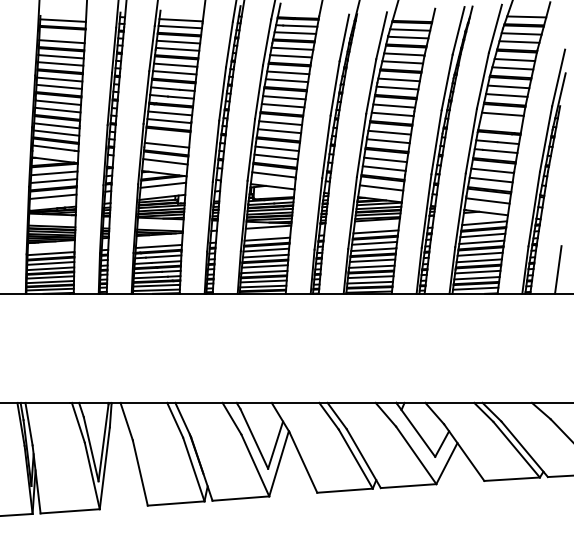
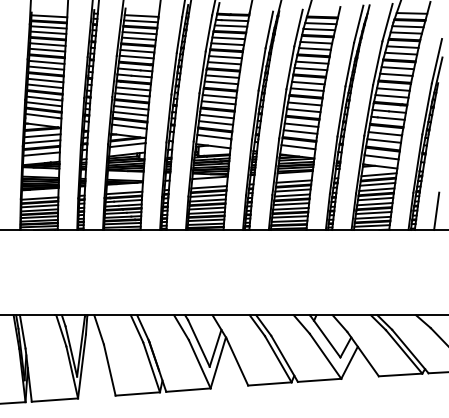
line: (62, 34) -> (48, 27), added
line: (501, 122) -> (392, 95), added
line: (167, 137) -> (131, 107), added

